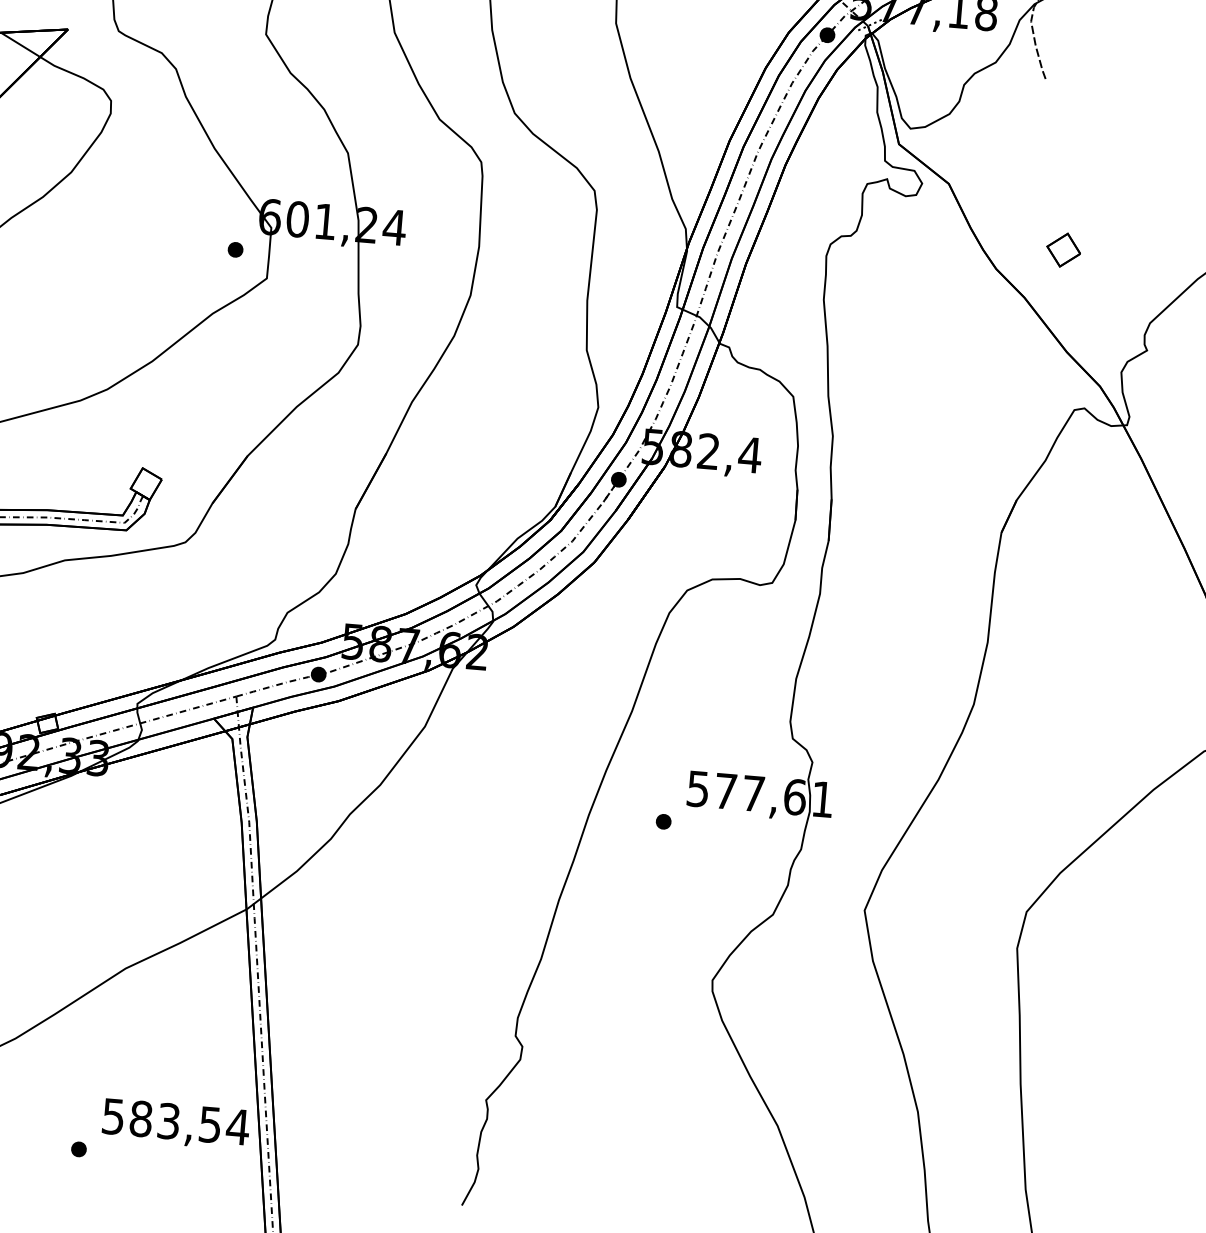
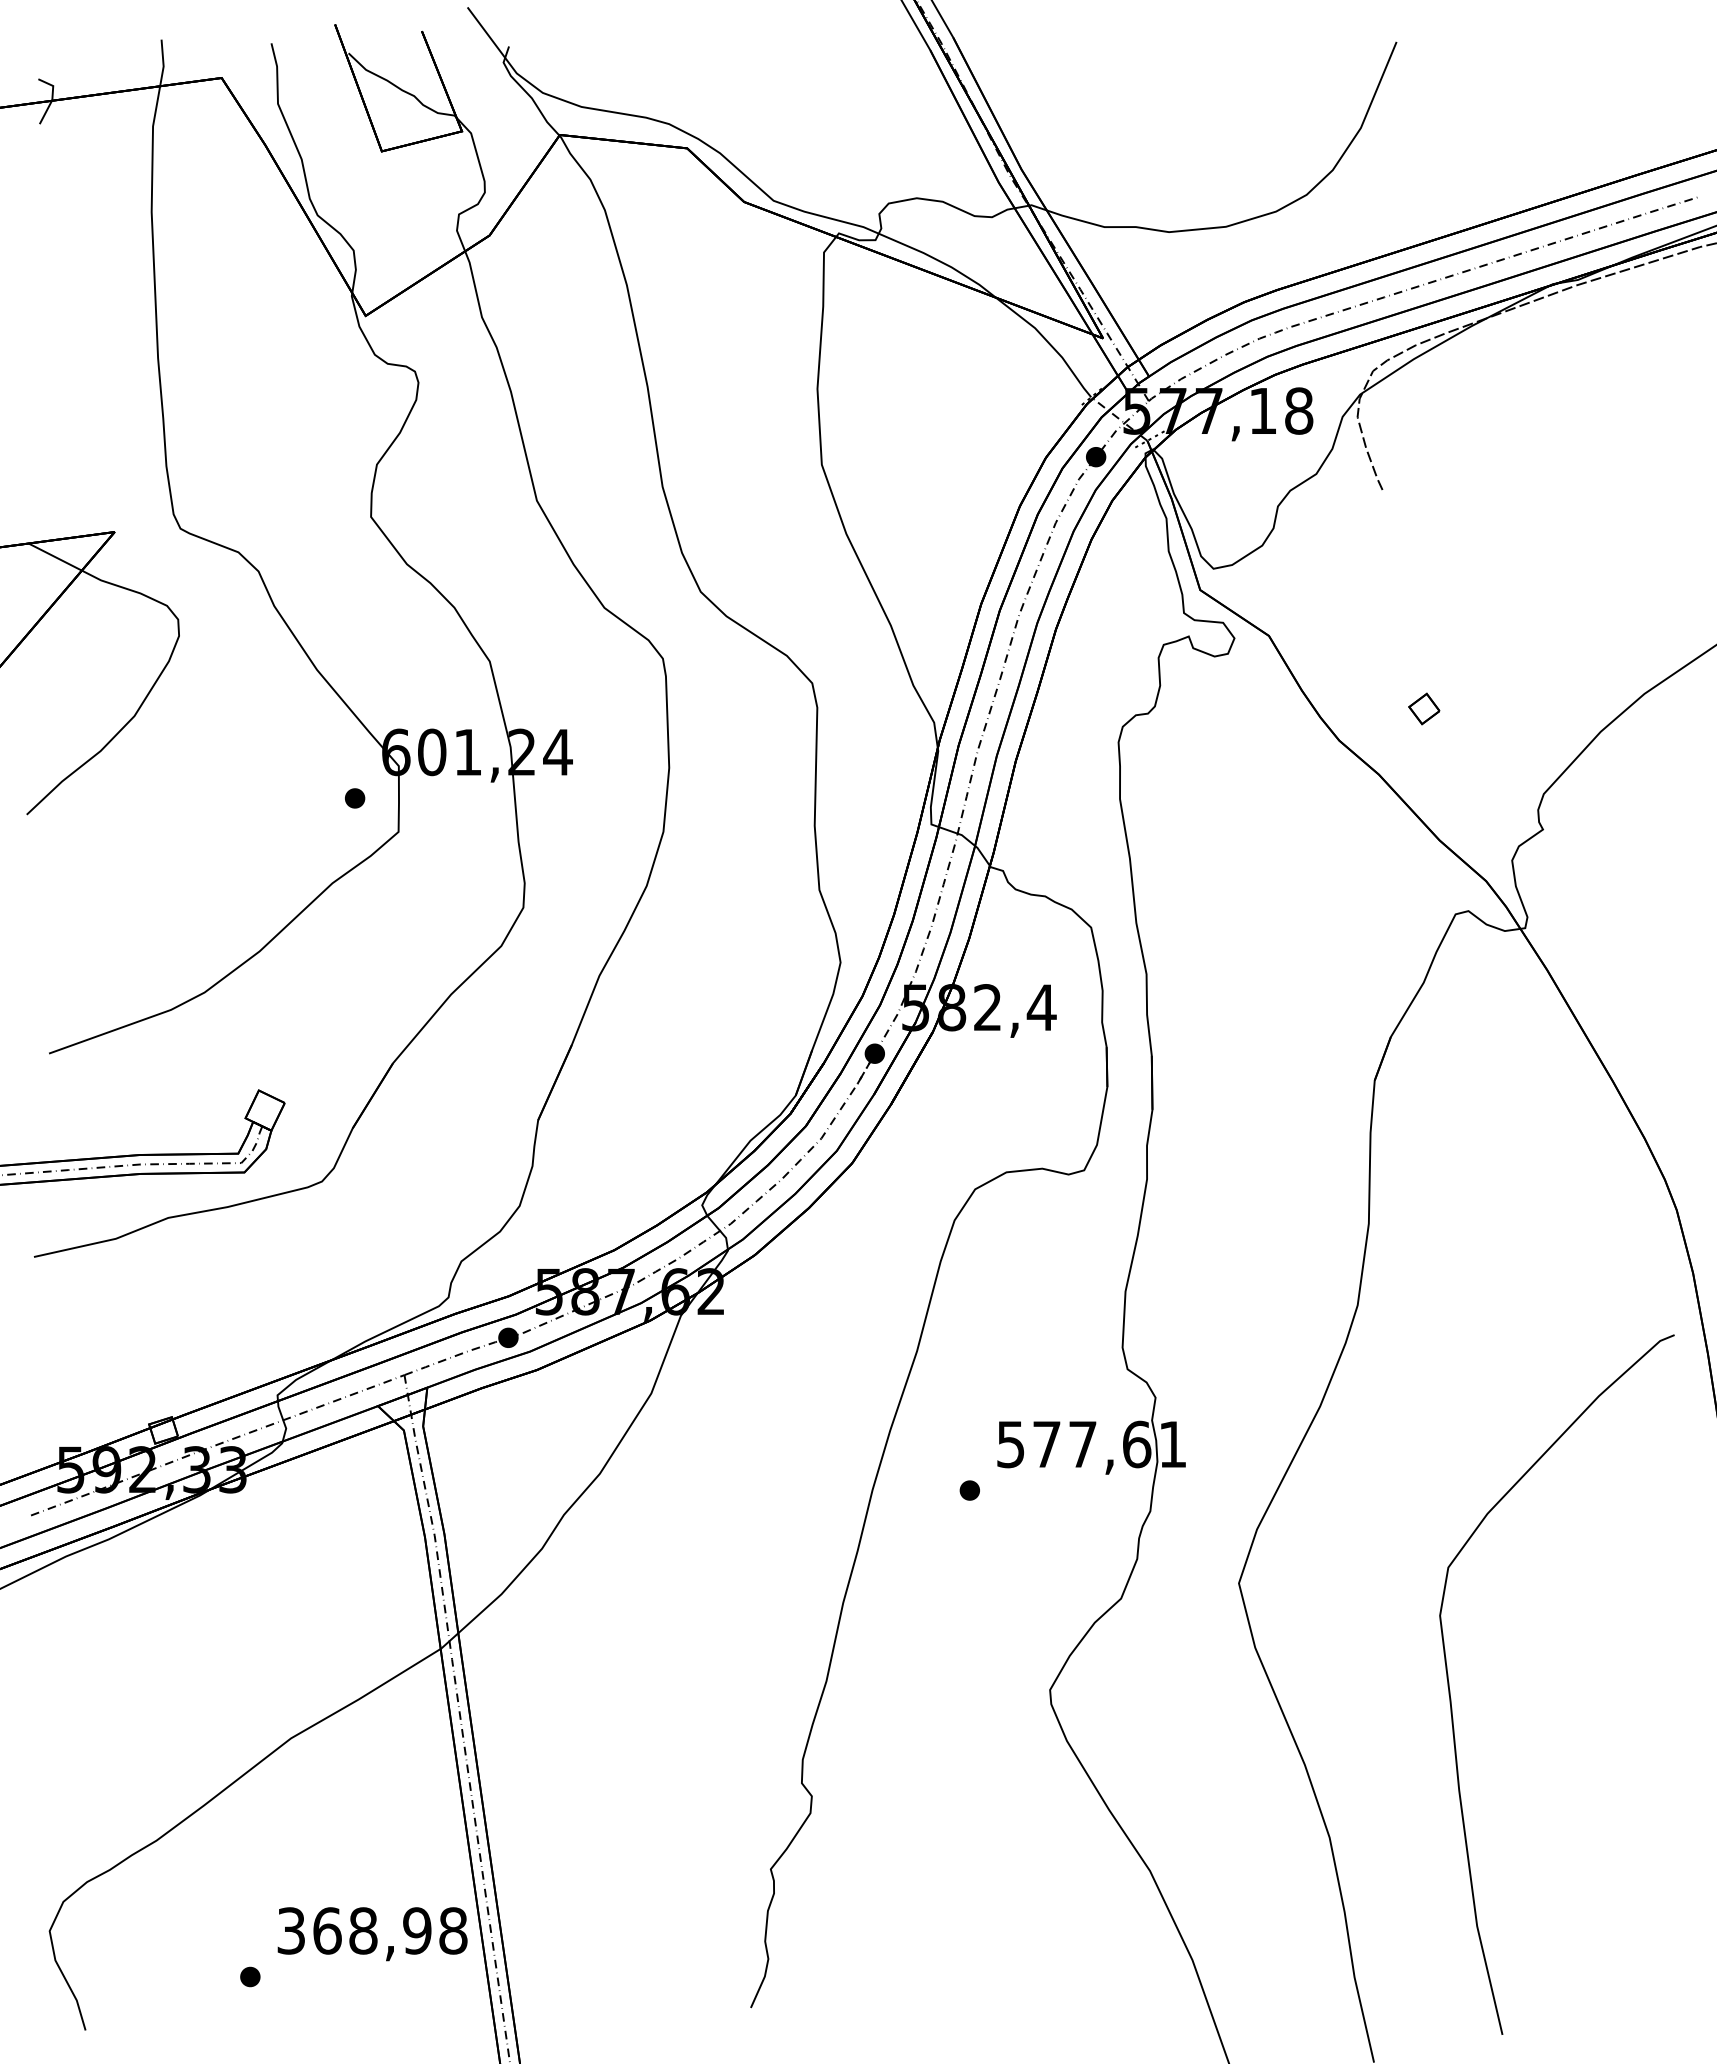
part: (1063, 249) -> (1423, 708), size x0.7
text: (176, 1121) -> (373, 1930), 583,54 -> 368,98

